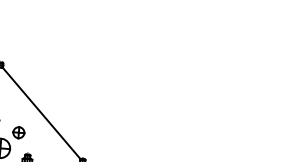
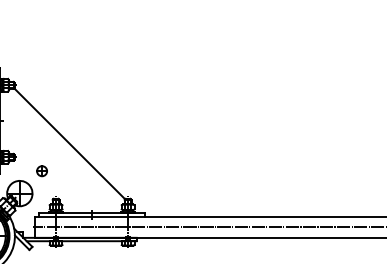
part: (18, 132) -> (41, 170), size x0.7

